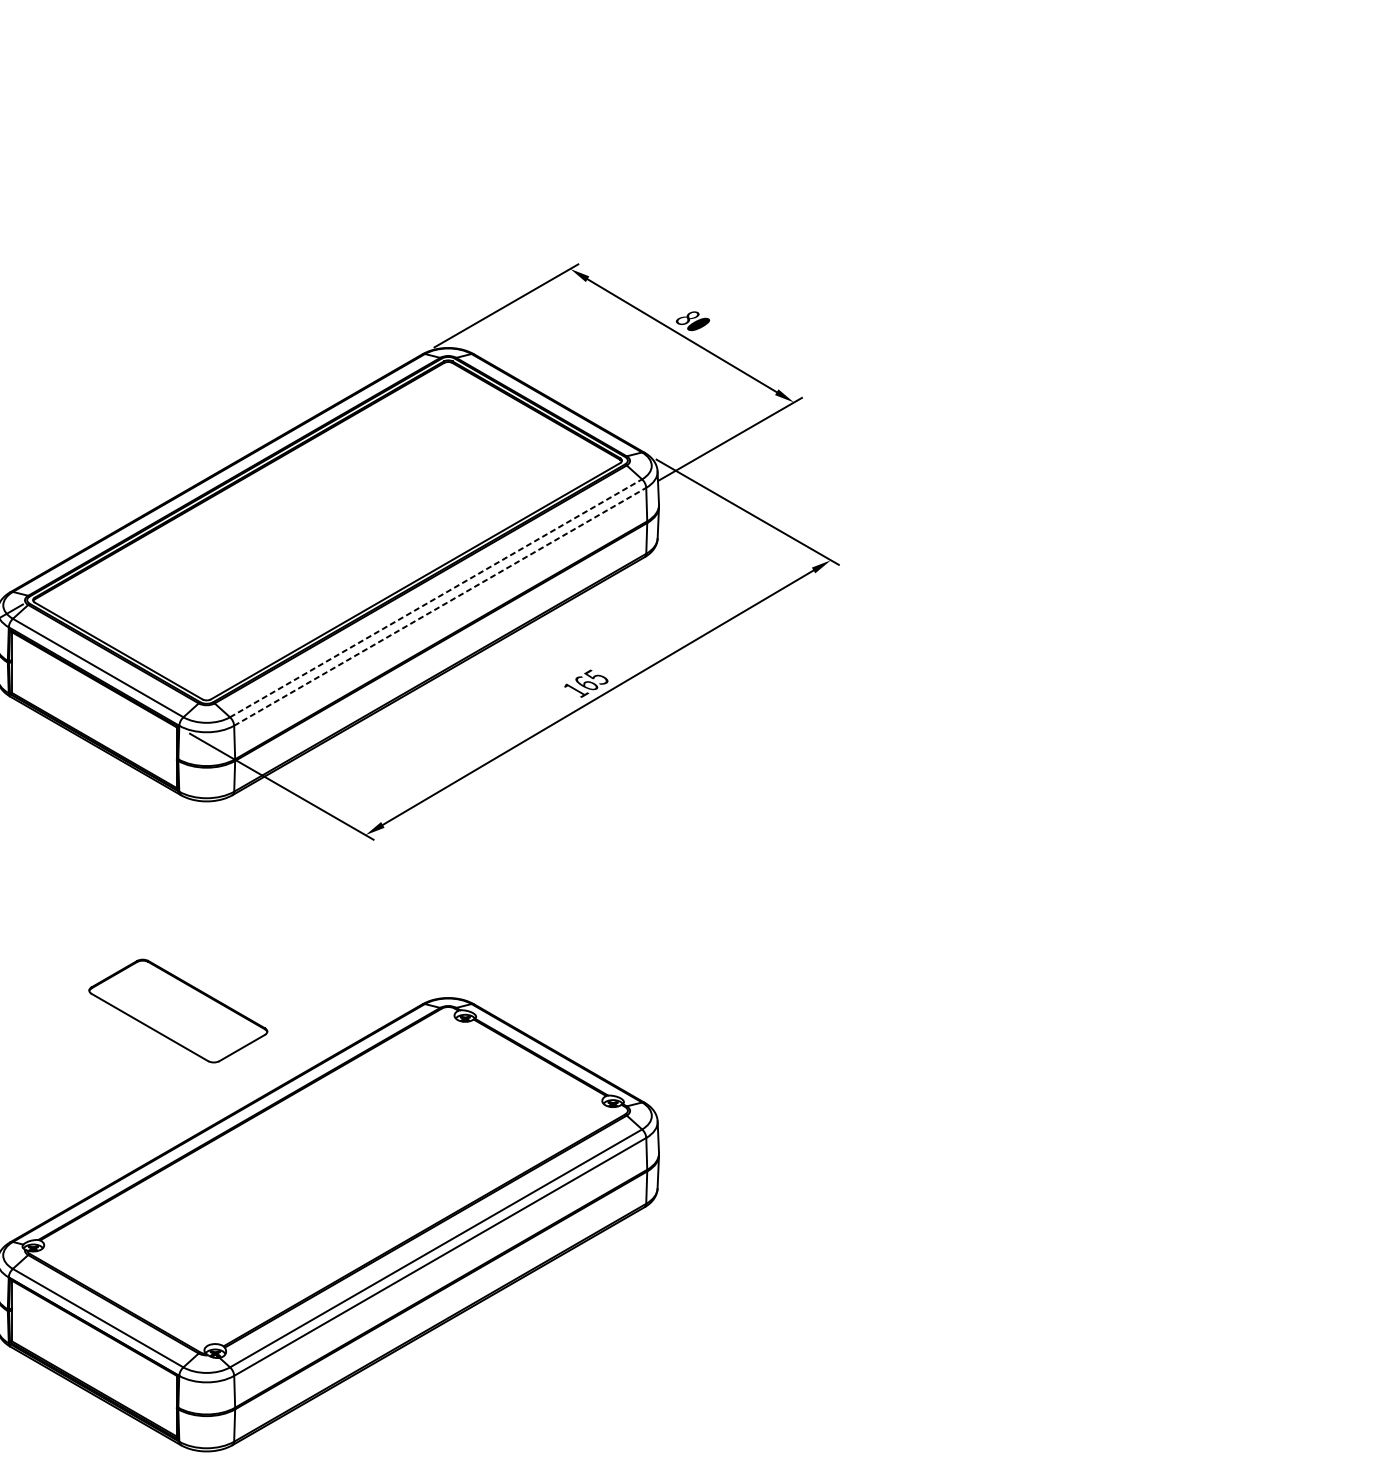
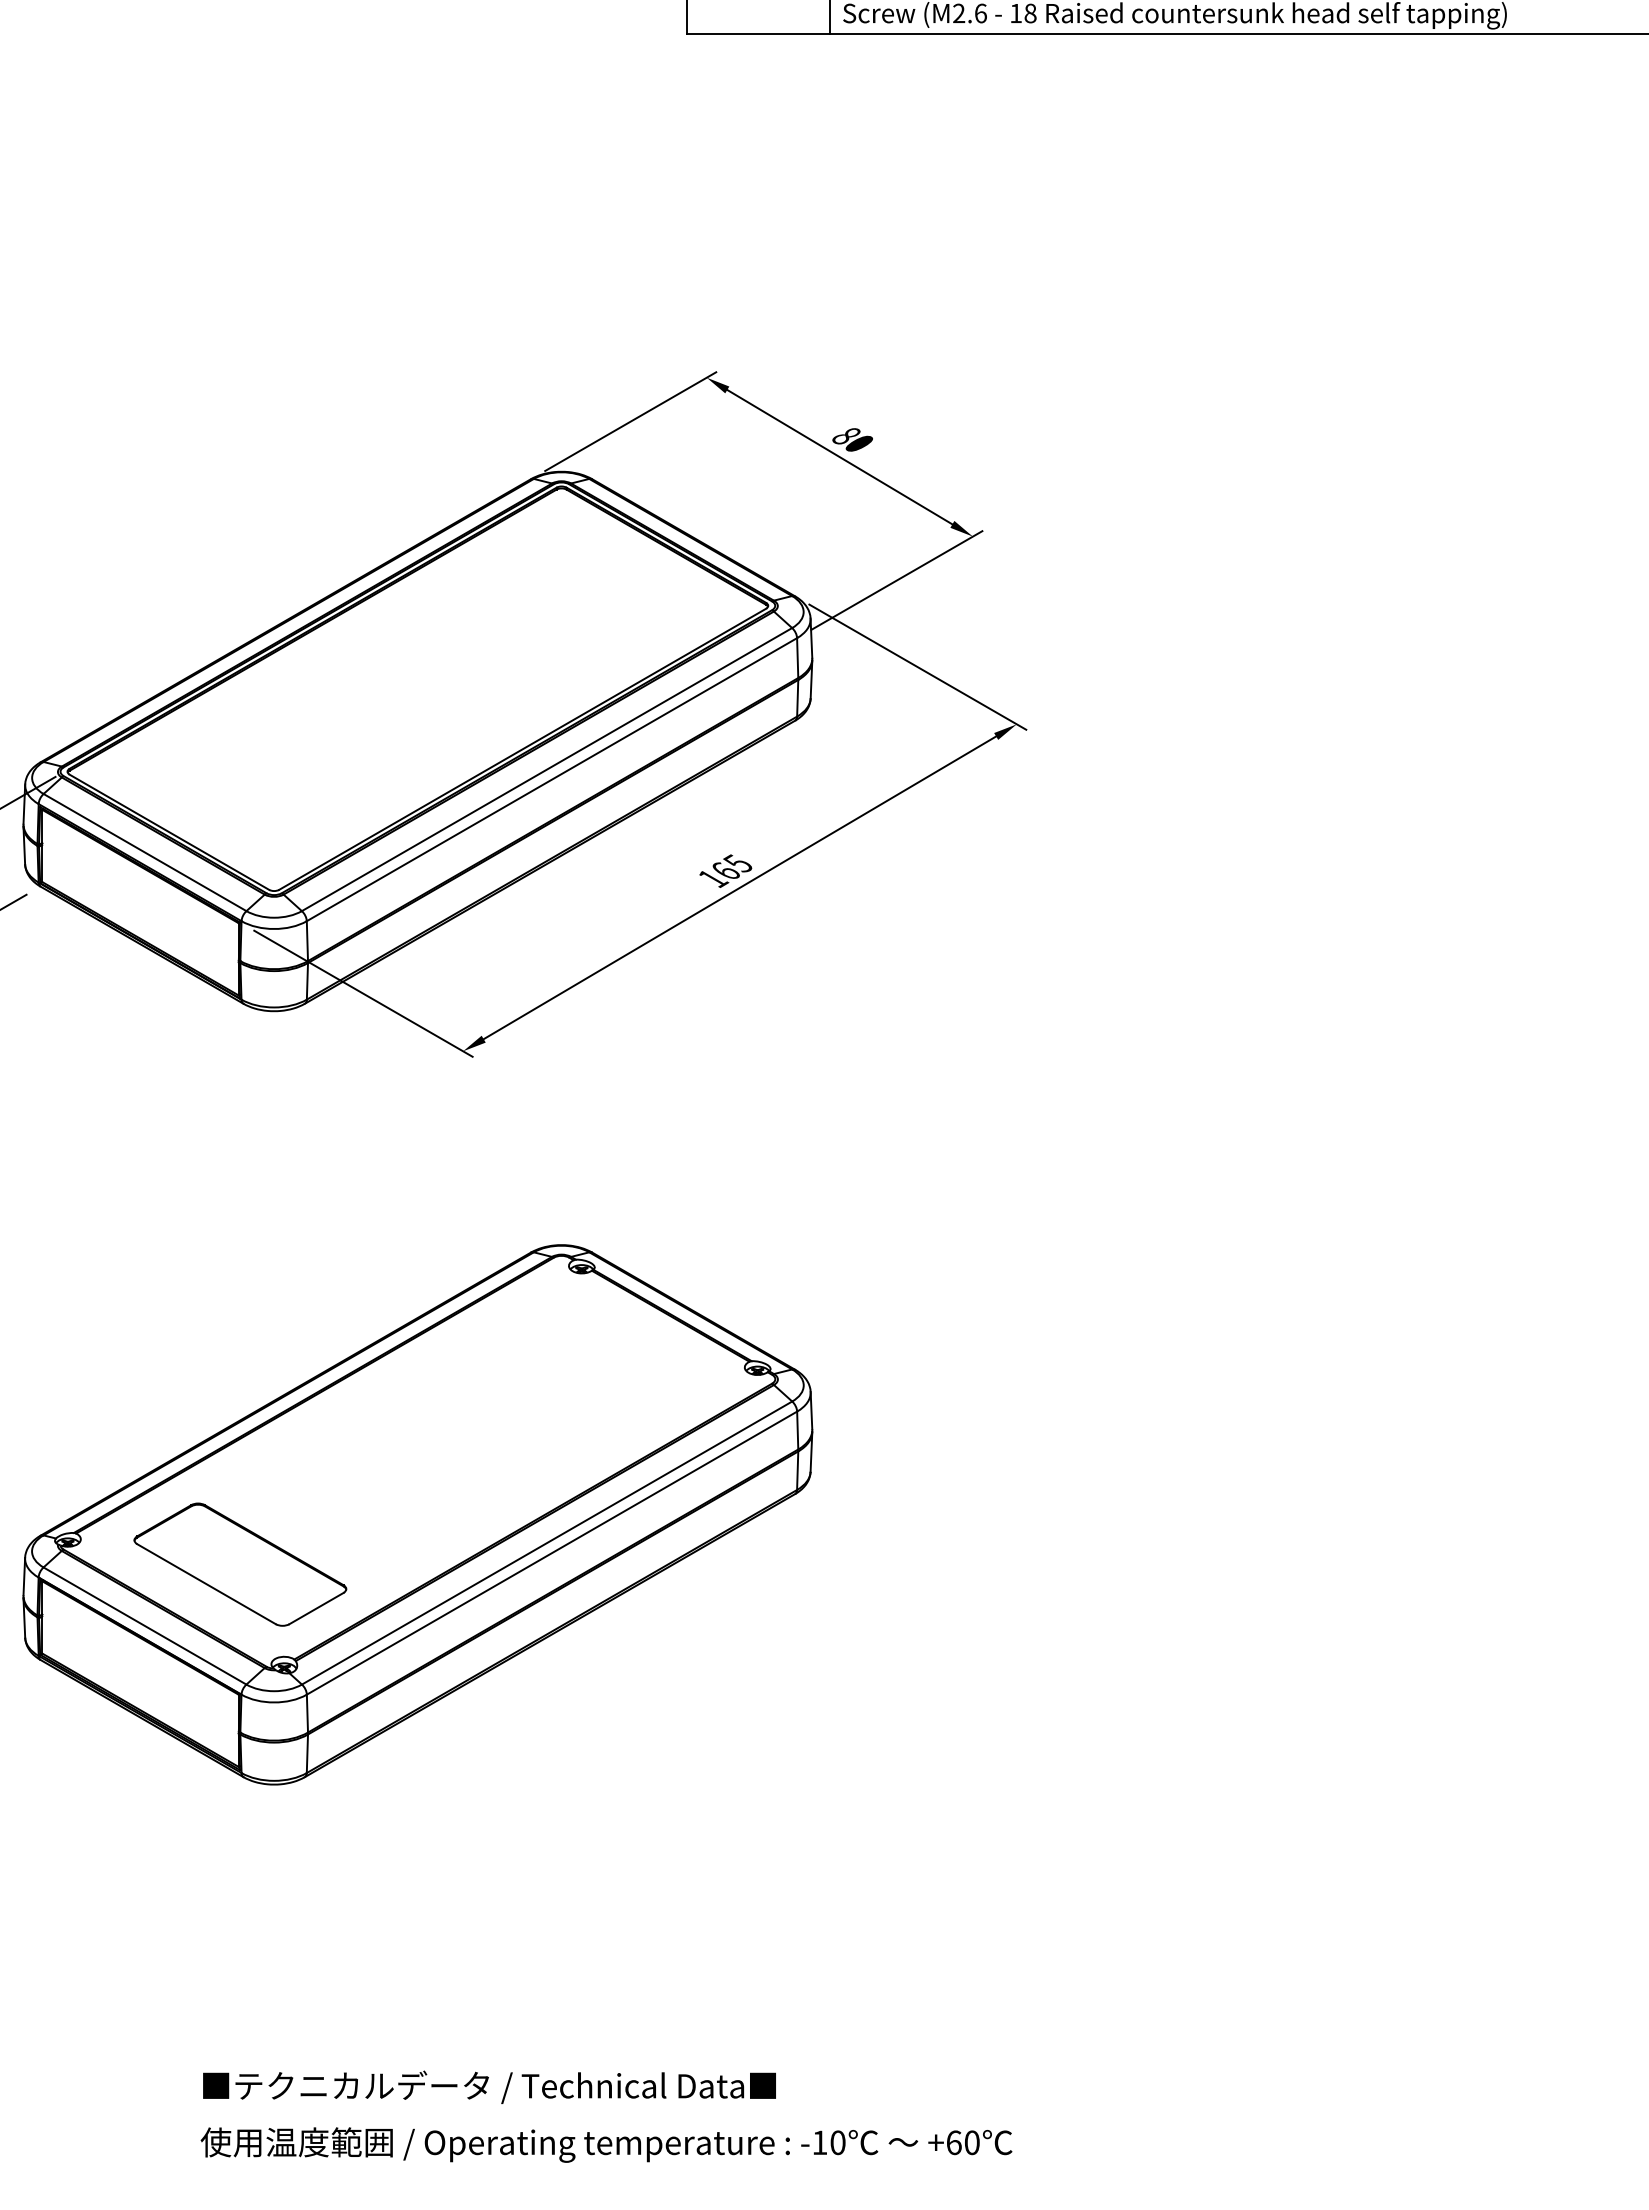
line: (436, 598) -> (547, 769), dashed -> solid
line: (440, 606) -> (552, 779), dashed -> solid
part: (178, 1010) -> (240, 1564), moved

